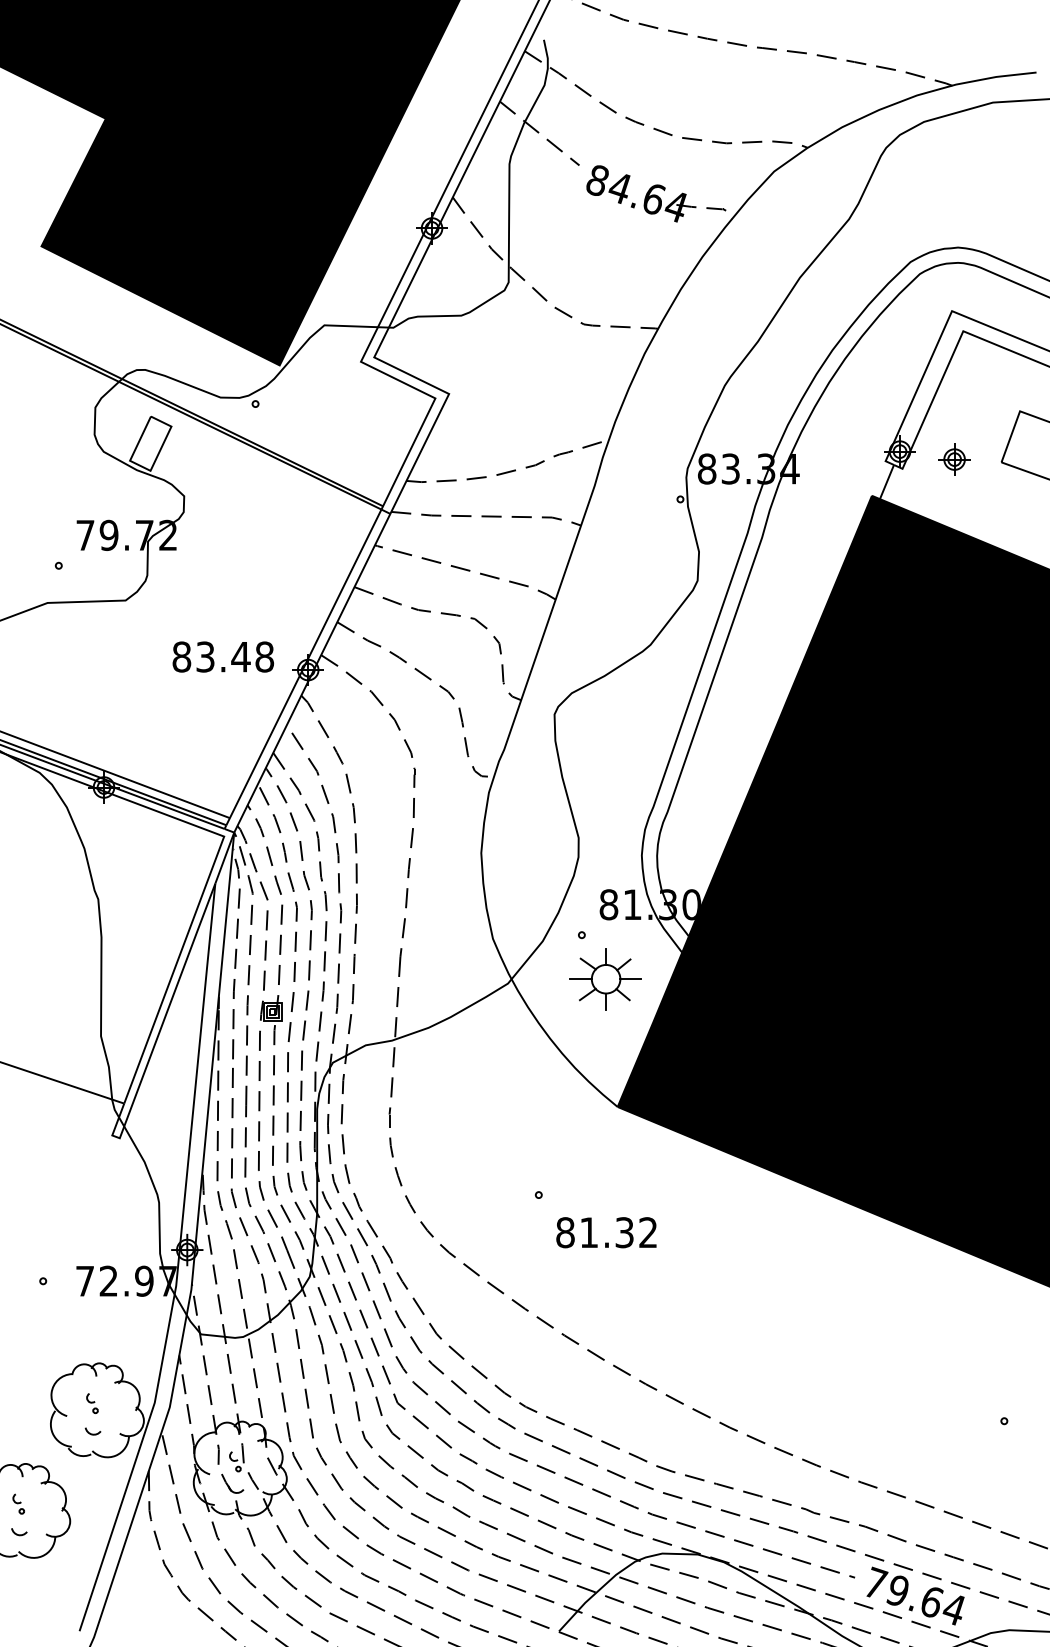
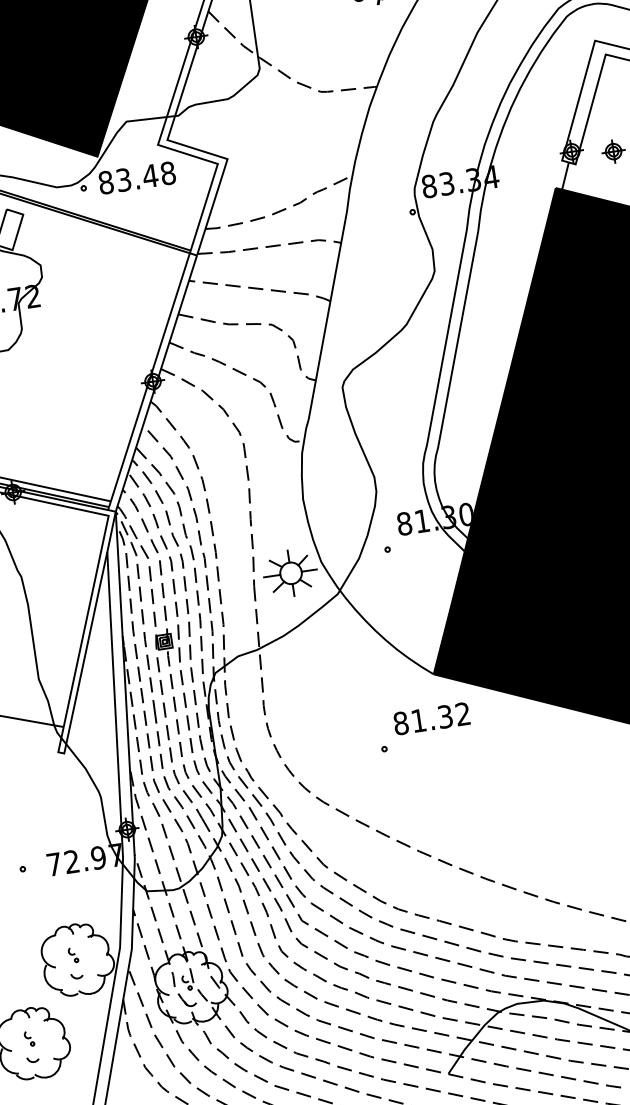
text: (222, 656) -> (136, 177), moved
part: (605, 979) -> (290, 573), moved
text: (606, 1232) -> (431, 718), moved

